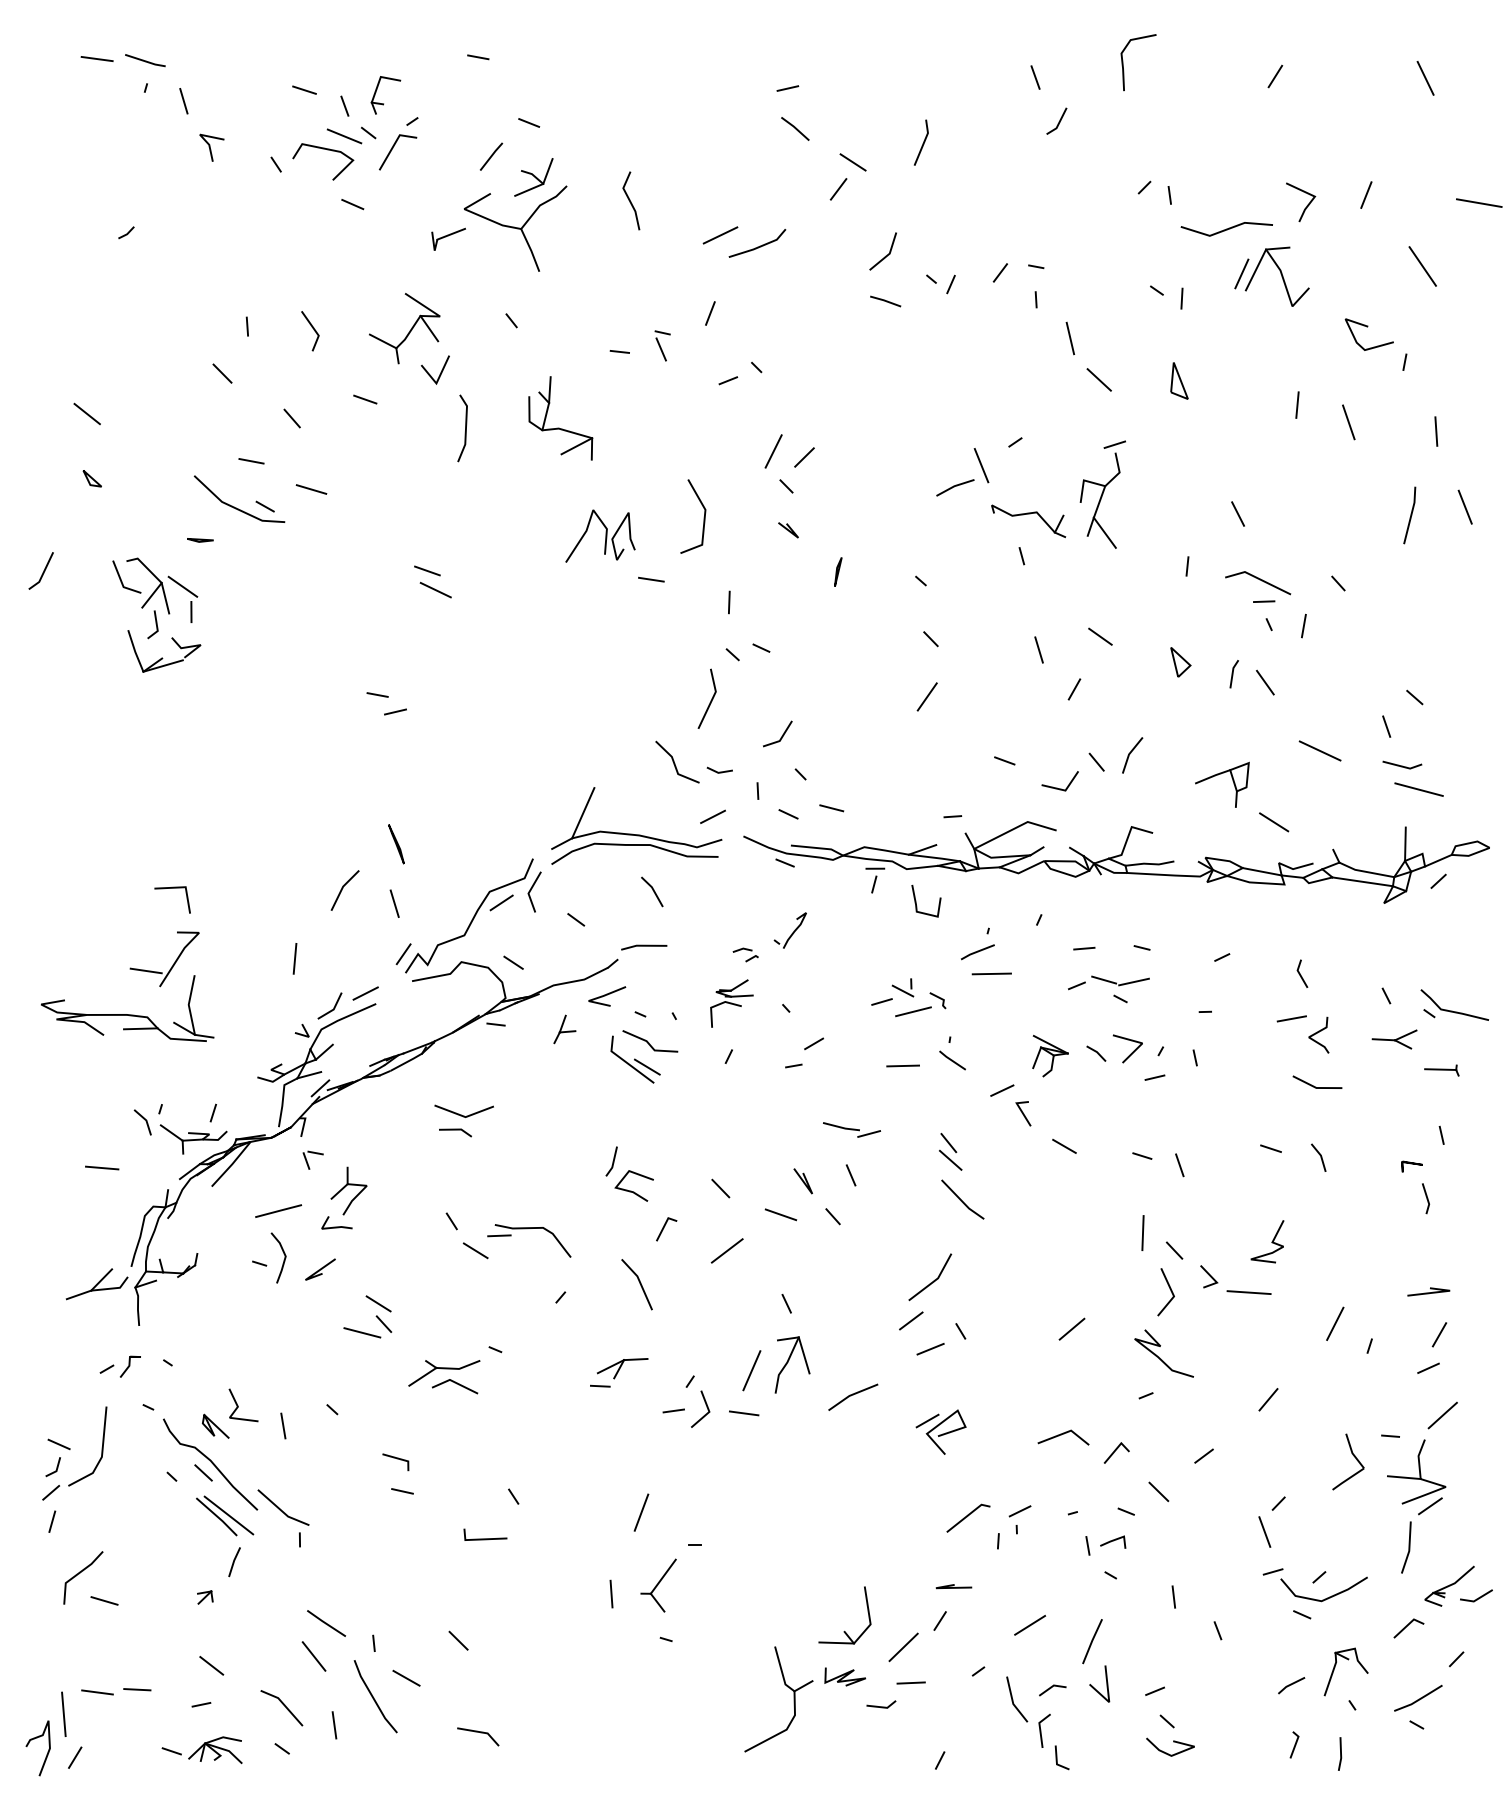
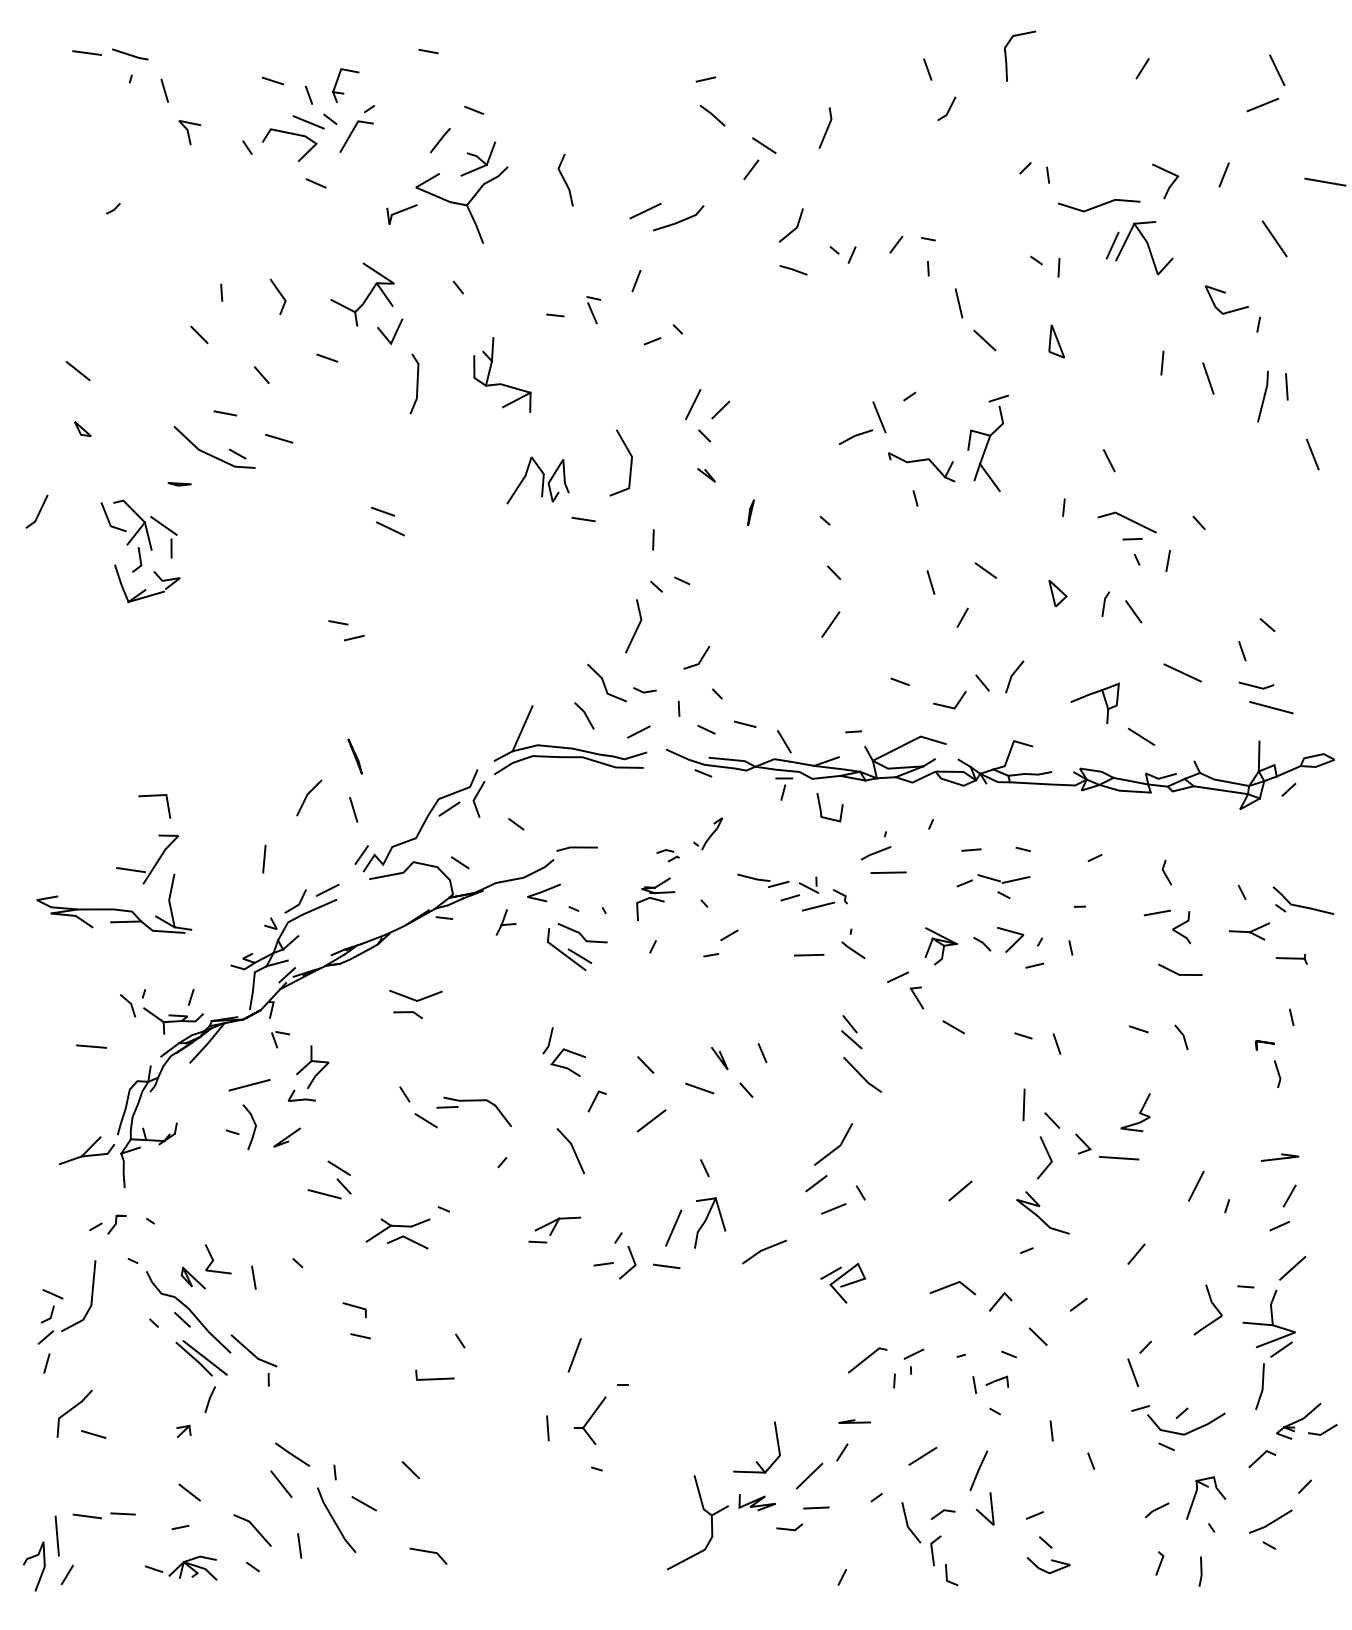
line: (1409, 116) -> (1262, 104), added
line: (1410, 515) -> (1263, 396), moved
line: (875, 827) -> (784, 741), added
line: (652, 890) -> (584, 714), moved
part: (851, 1129) -> (762, 880), moved

